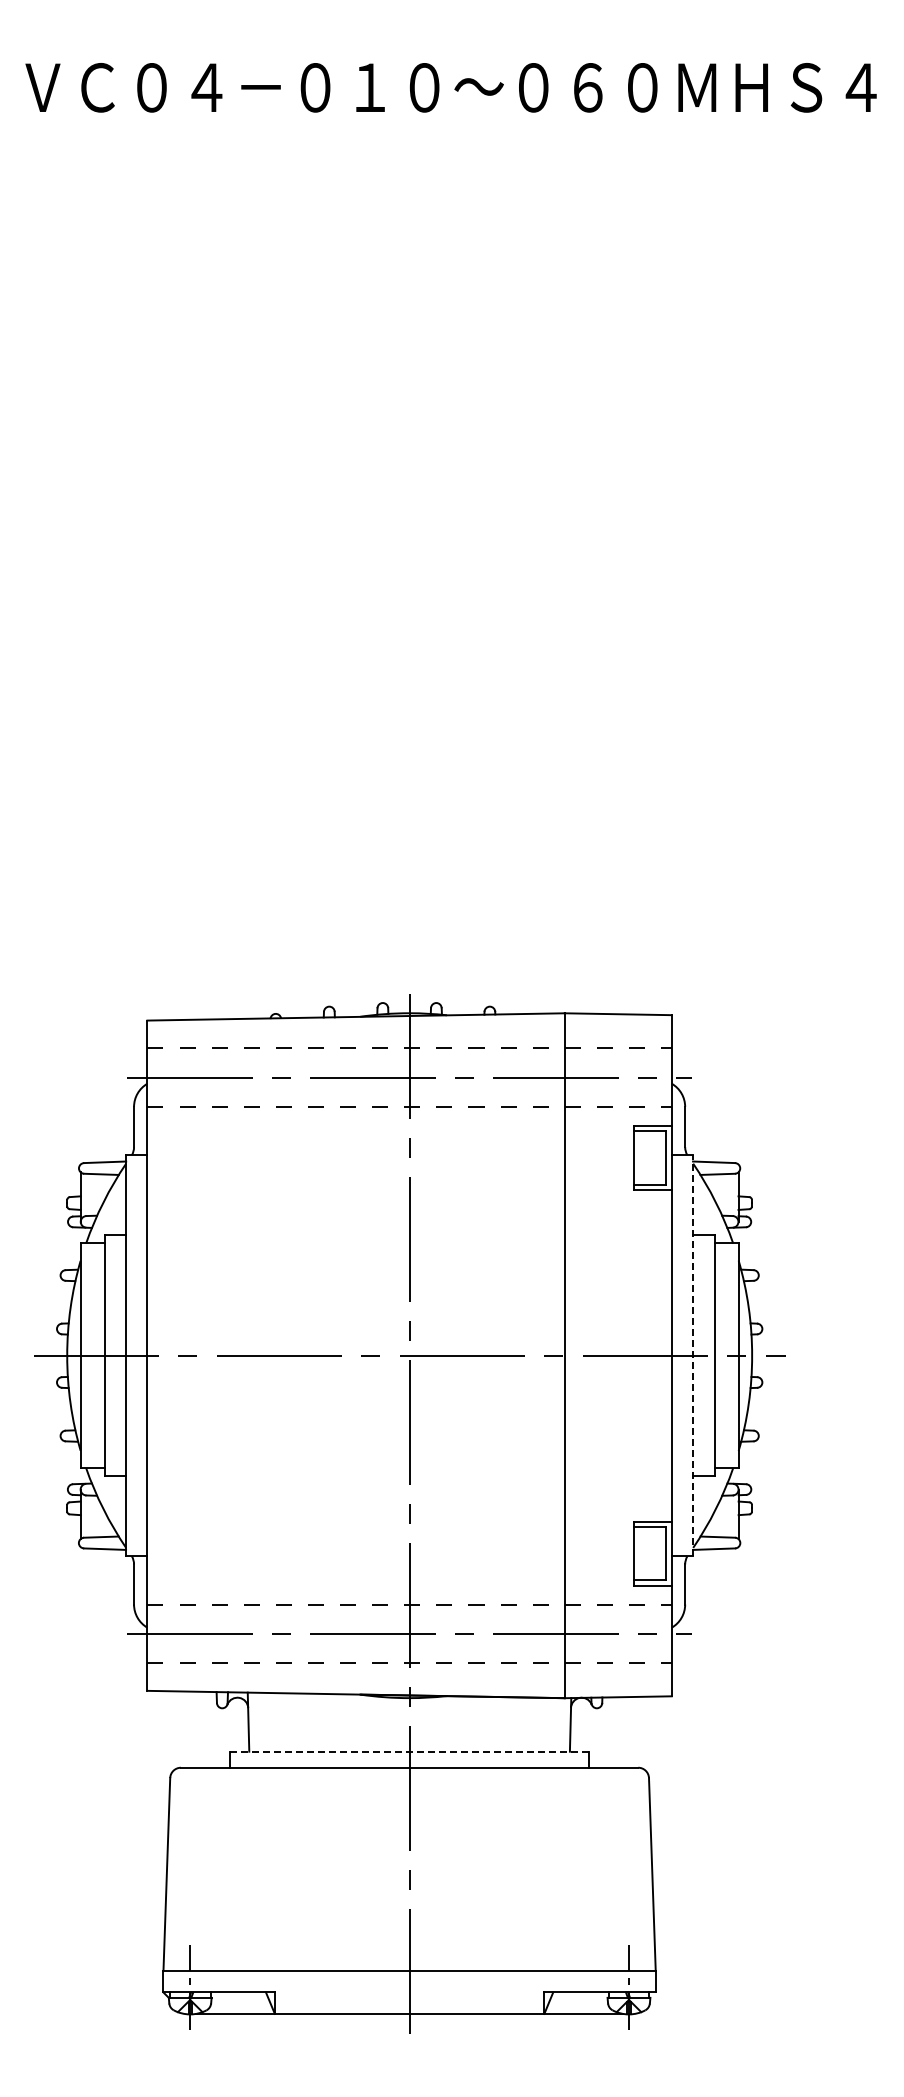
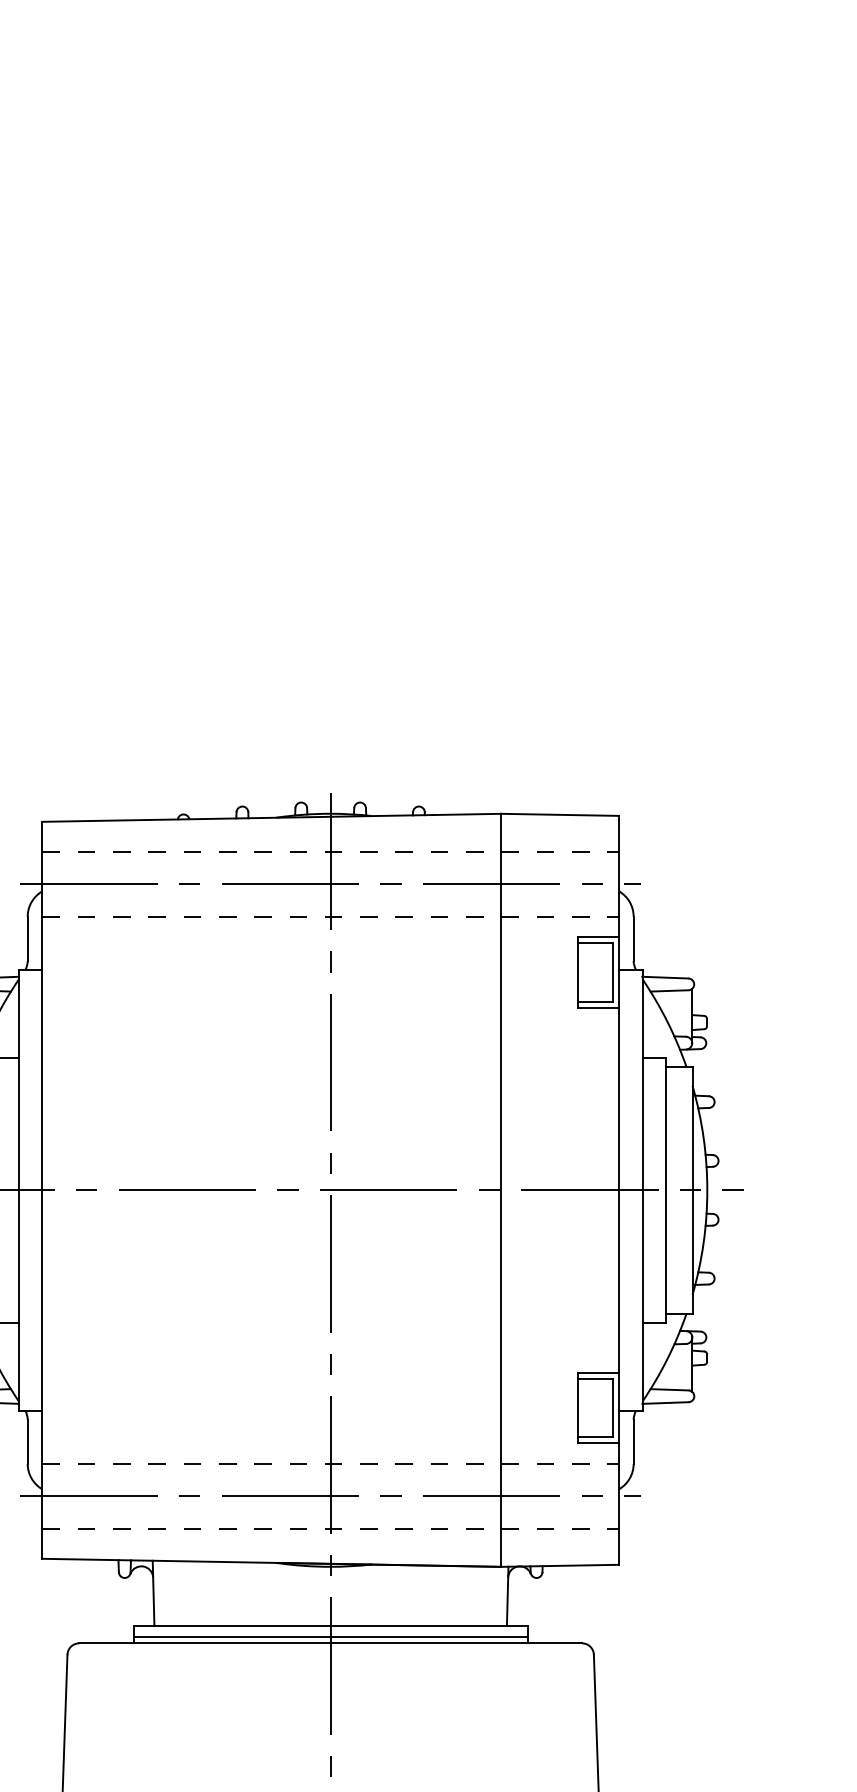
line: (693, 1355) -> (642, 1190), dashed -> solid
line: (409, 1751) -> (330, 1625), dashed -> solid
line: (409, 1762) -> (330, 1637), added

